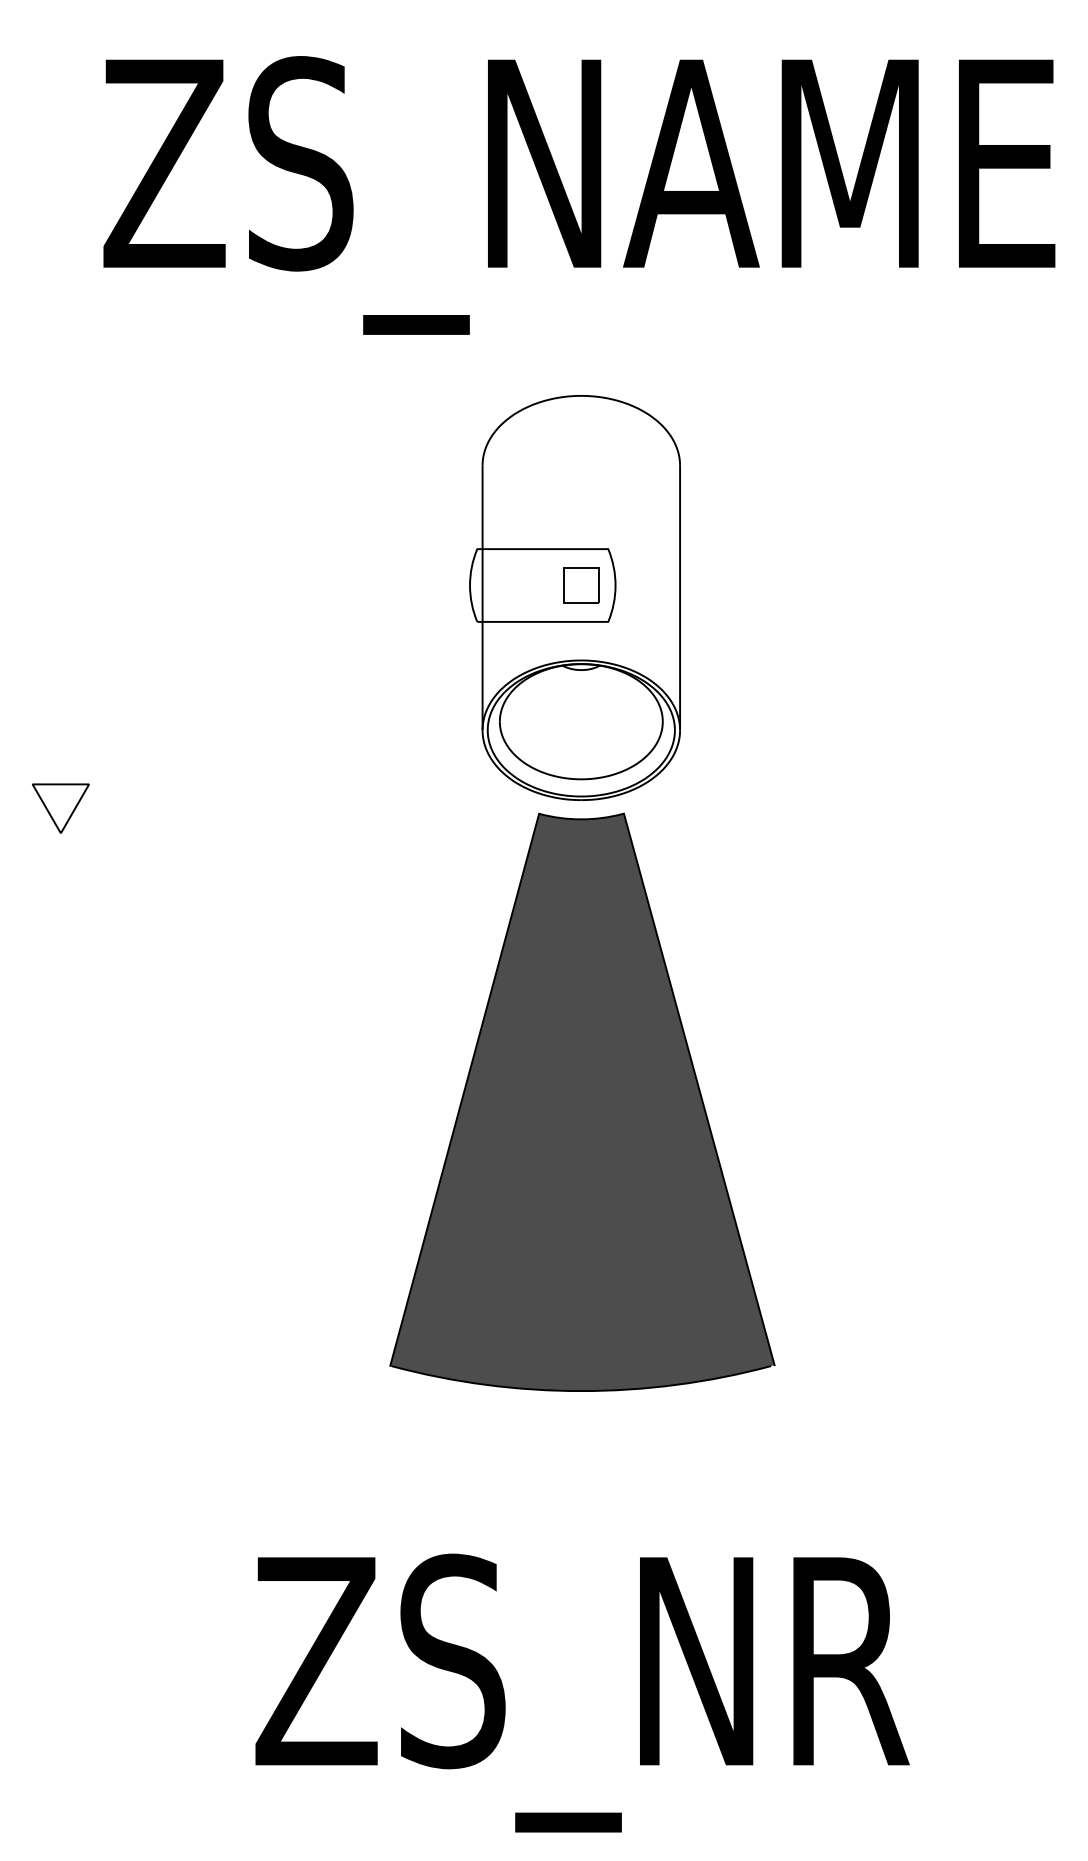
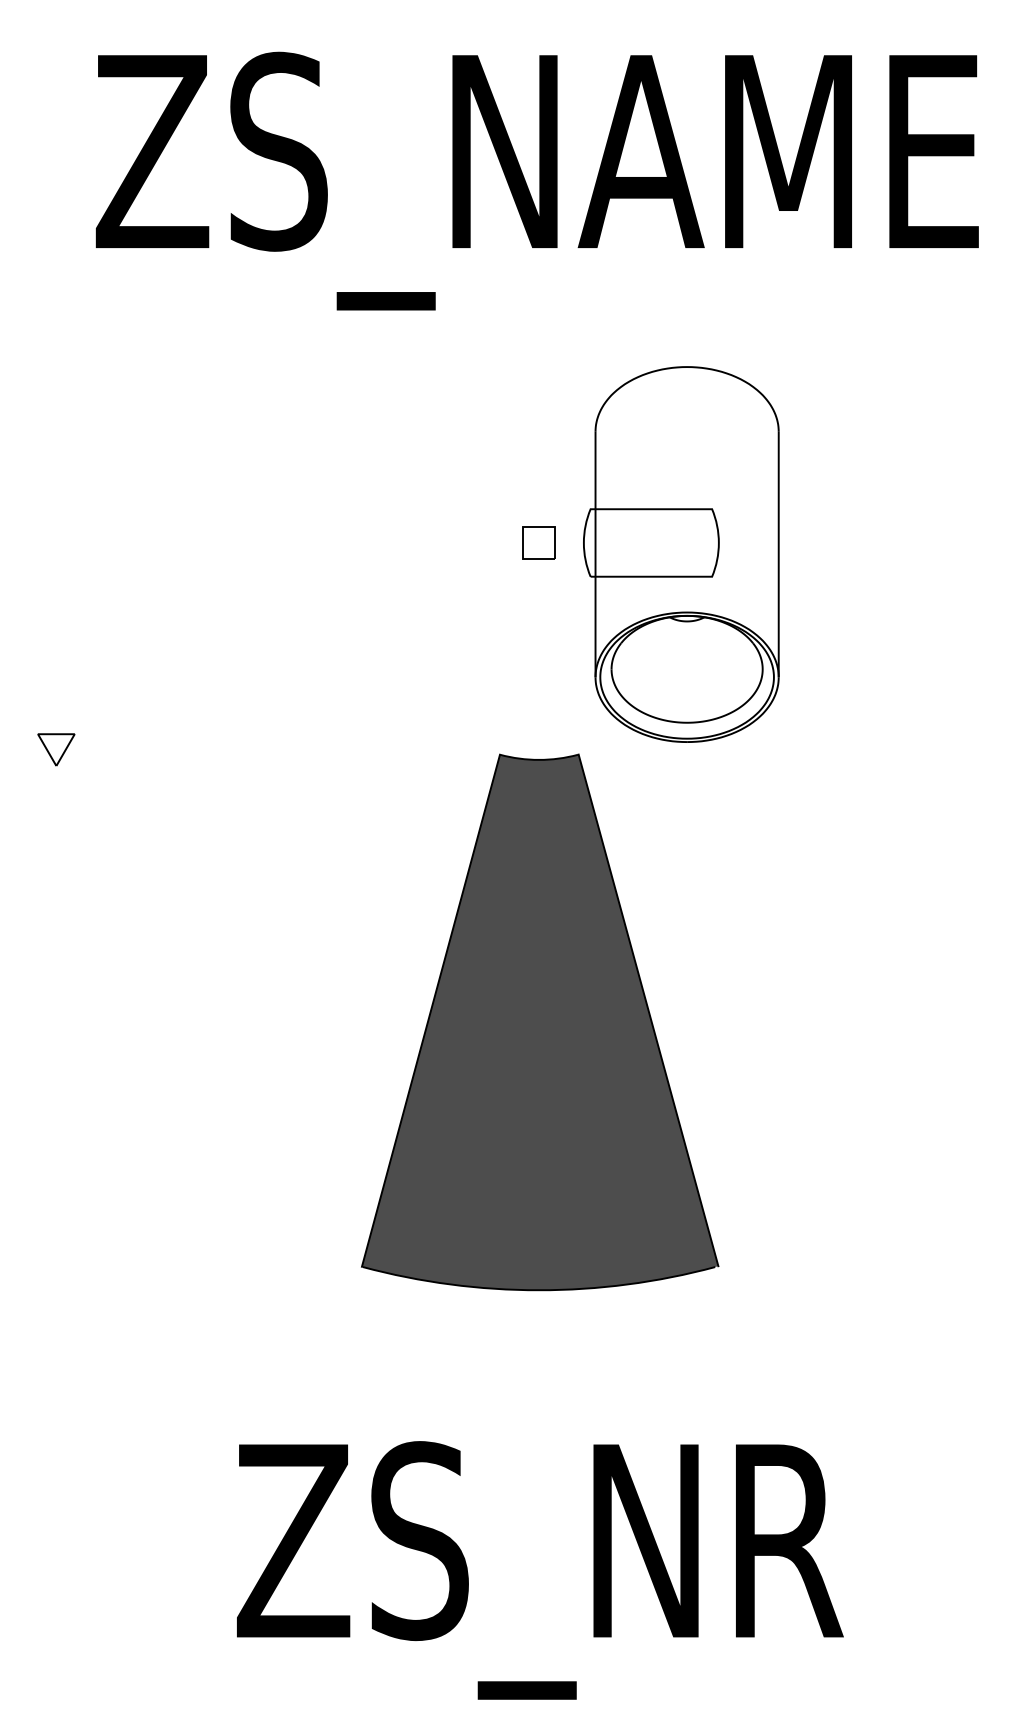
part: (575, 597) -> (681, 554), moved
part: (61, 808) -> (56, 749), size x0.7

